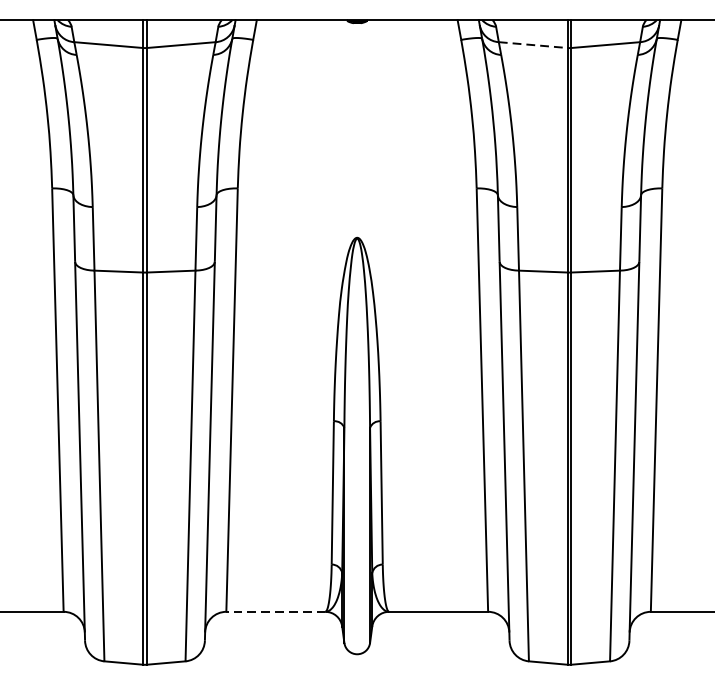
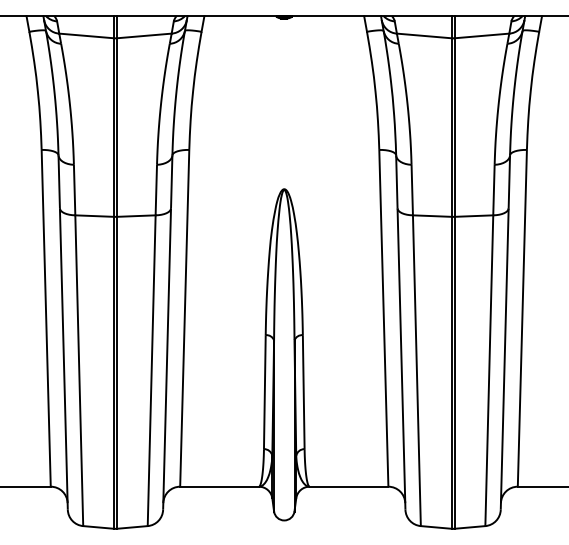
line: (533, 45) -> (424, 36), dashed -> solid
line: (275, 611) -> (219, 486), dashed -> solid

